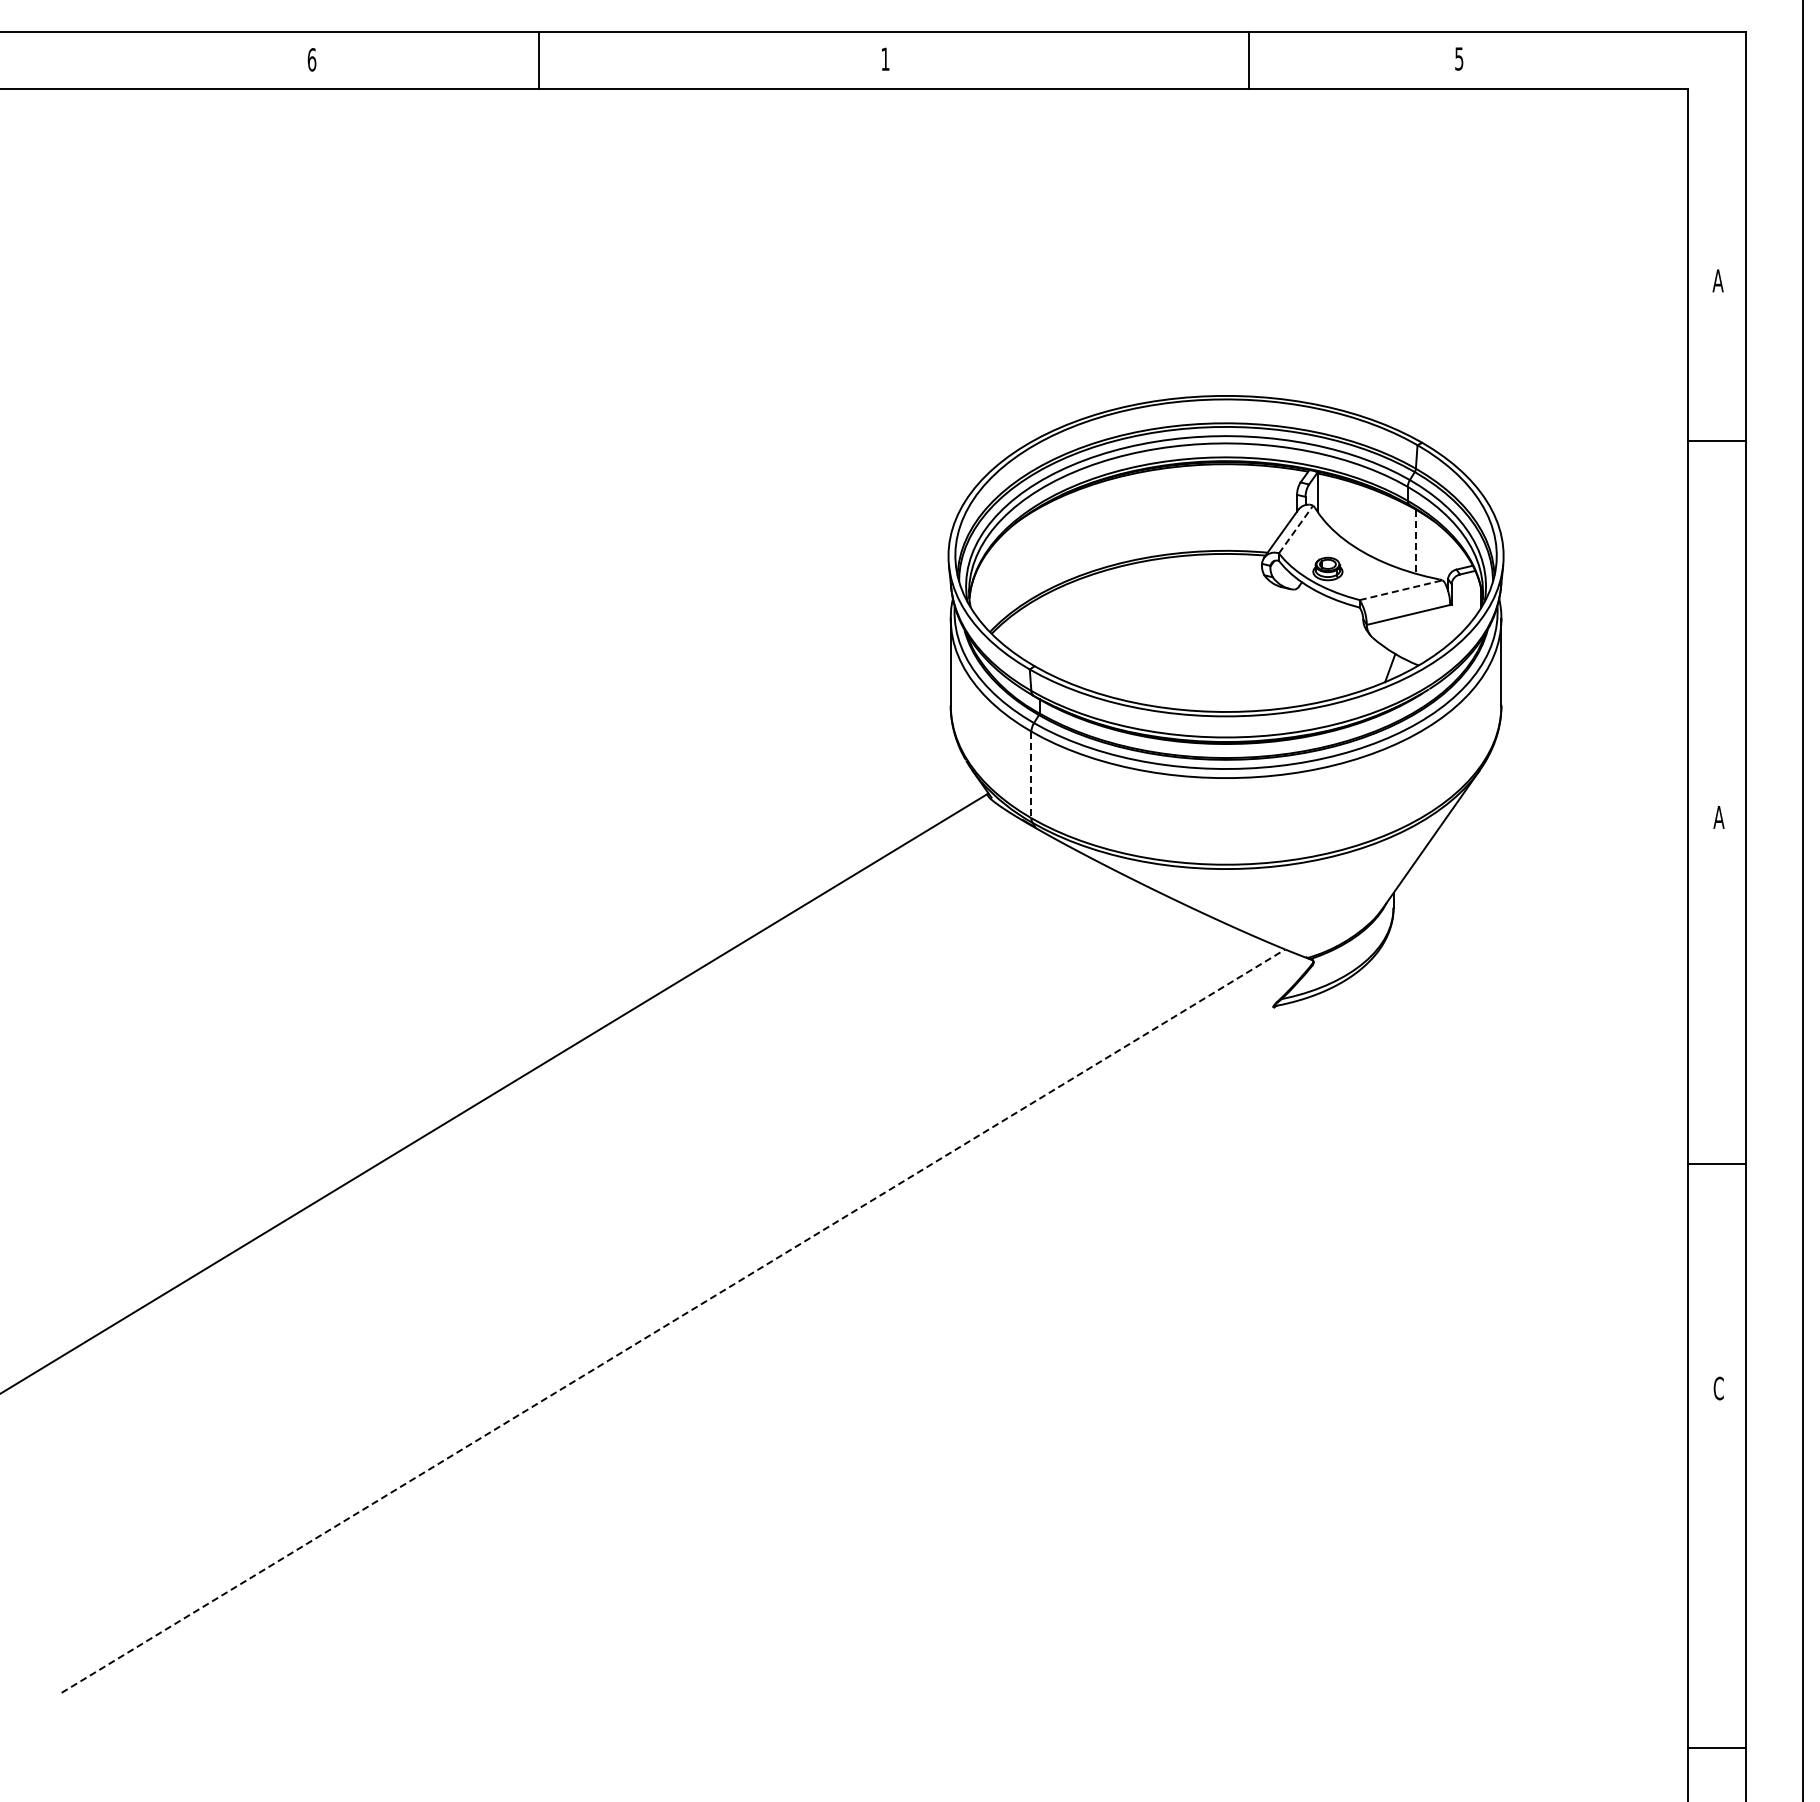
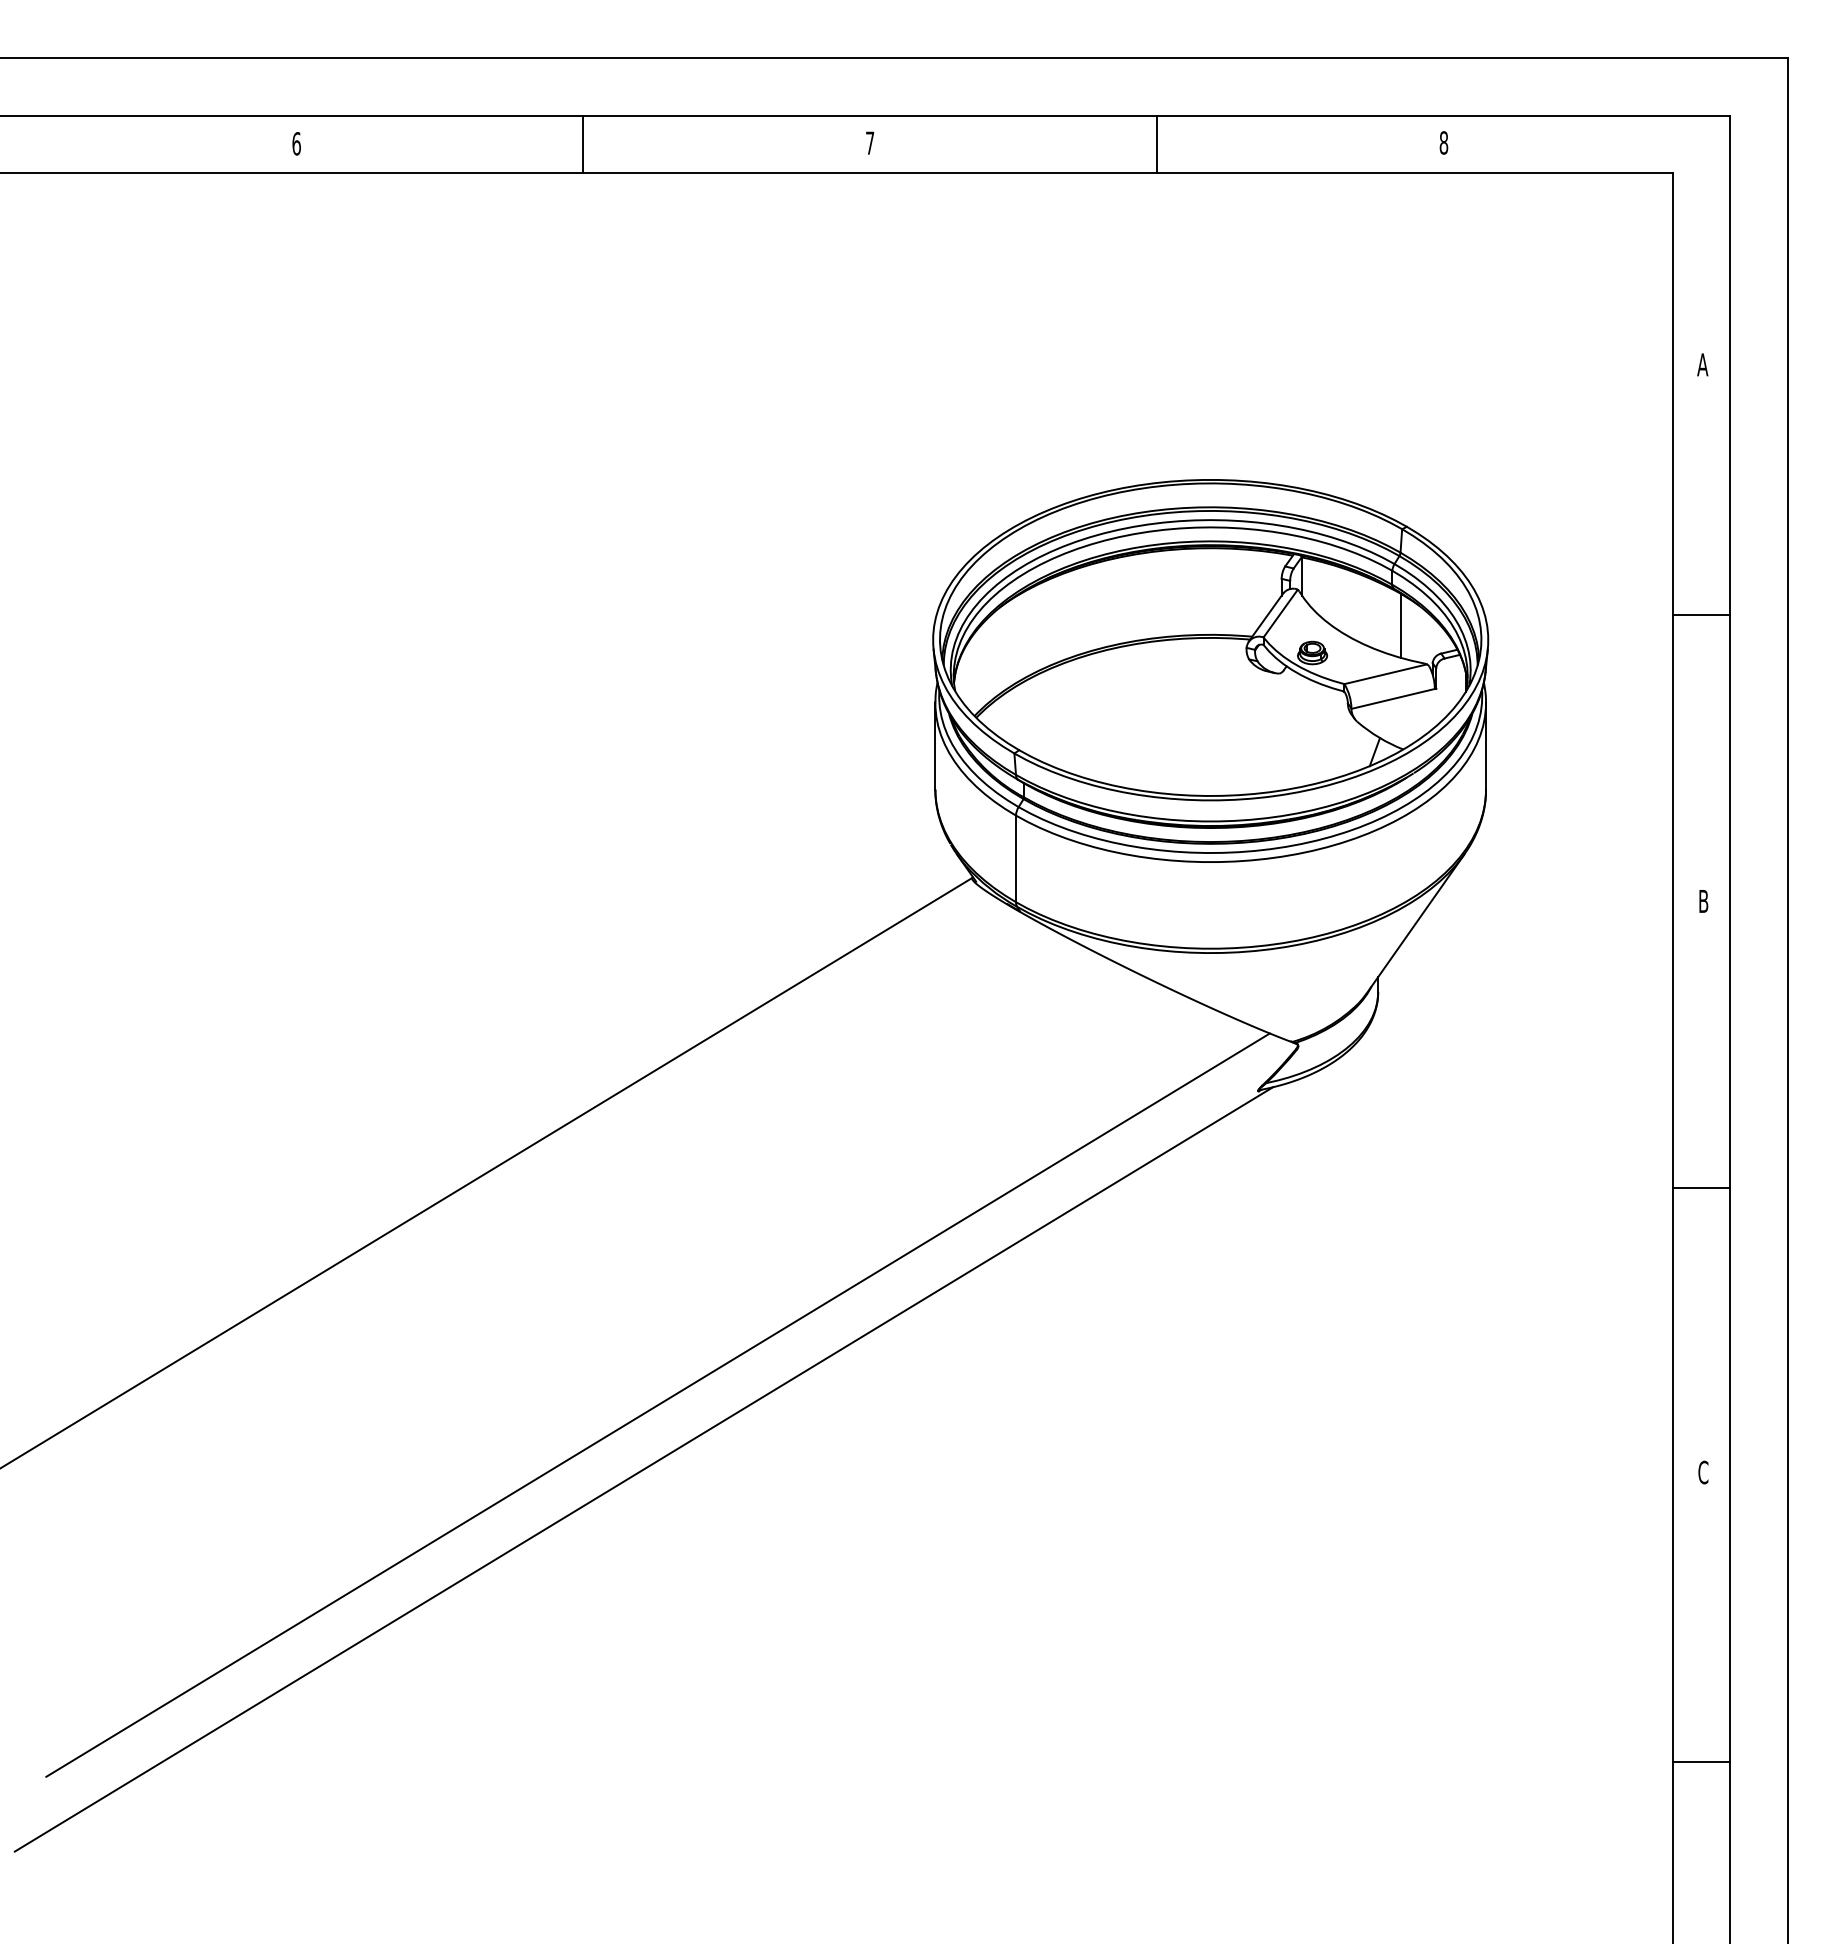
text: (885, 58) -> (870, 142), 1 -> 7
text: (1458, 58) -> (1443, 142), 5 -> 8
line: (539, 60) -> (583, 144), moved
line: (1248, 60) -> (1156, 144), moved
line: (1716, 440) -> (1701, 614), moved
line: (1295, 529) -> (1280, 613), dashed -> solid
line: (1415, 542) -> (1400, 626), dashed -> solid
line: (1401, 590) -> (1386, 674), dashed -> solid
line: (1031, 775) -> (1016, 859), dashed -> solid
text: (1718, 817) -> (1703, 901), A -> B
line: (1716, 1164) -> (1701, 1188), moved
line: (673, 1321) -> (658, 1405), dashed -> solid
line: (658, 1385) -> (643, 1469), added
line: (1716, 1747) -> (1701, 1761), moved

